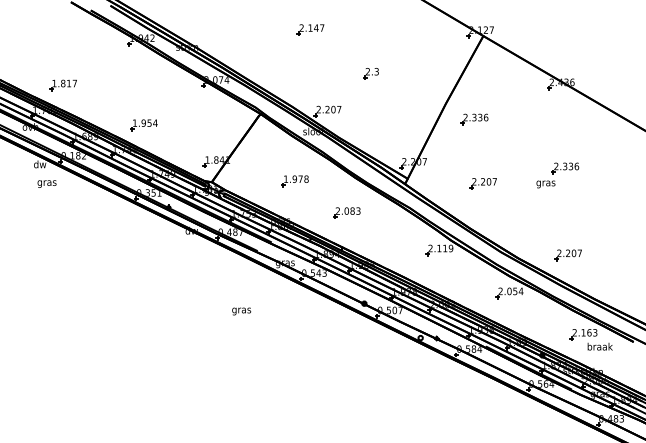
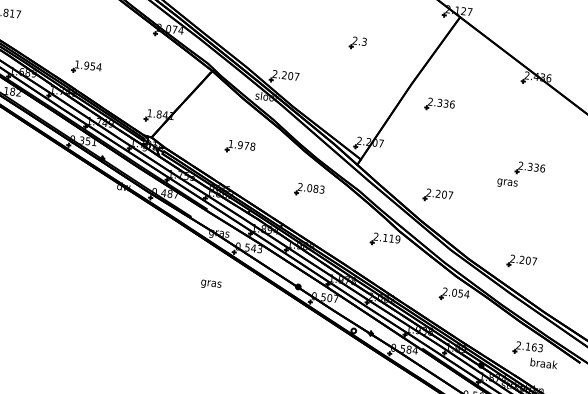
part: (370, 73) -> (357, 42), moved
part: (482, 183) -> (437, 195), moved
part: (346, 212) -> (309, 189), moved
text: (241, 311) -> (211, 284), moved

